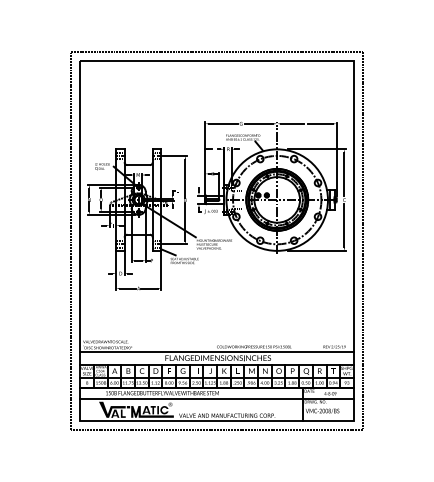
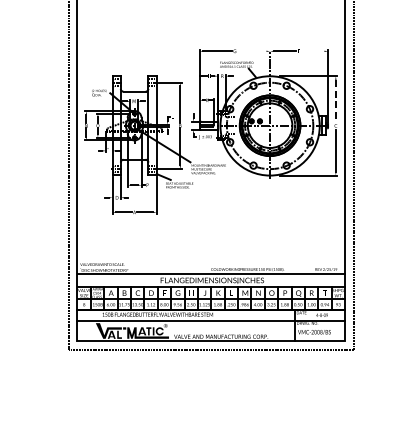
line: (258, 123) -> (251, 50), removed
line: (320, 123) -> (312, 50), removed
line: (344, 175) -> (335, 101), solid -> dashed

